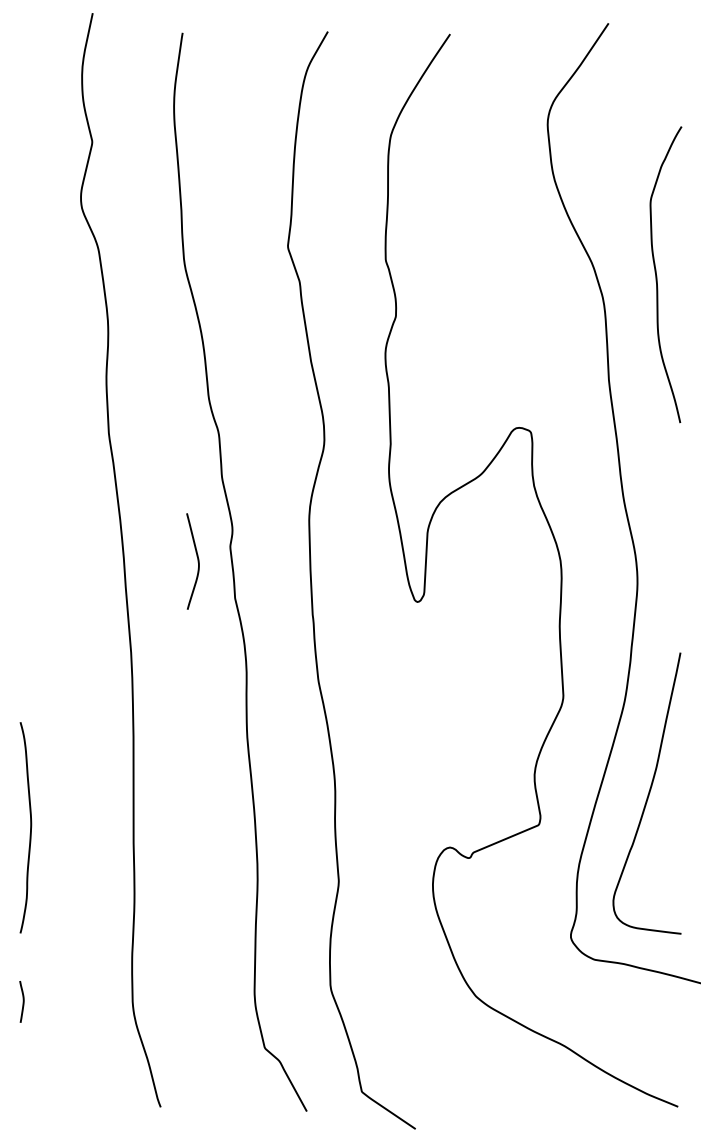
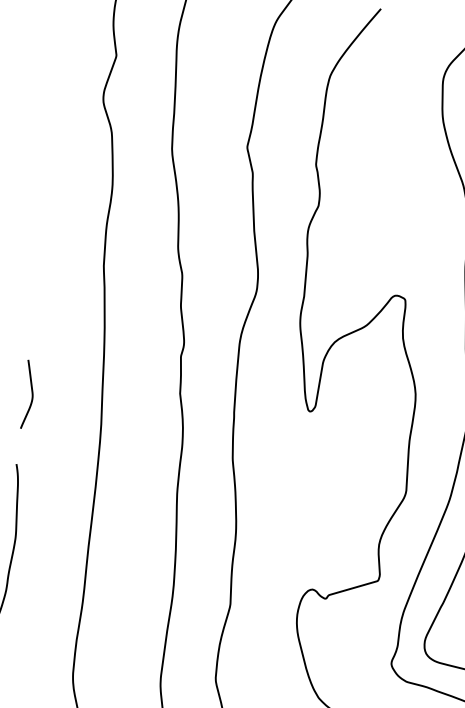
curve: (197, 561) -> (31, 395), moved

